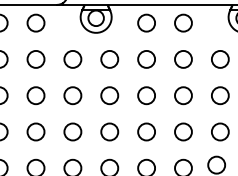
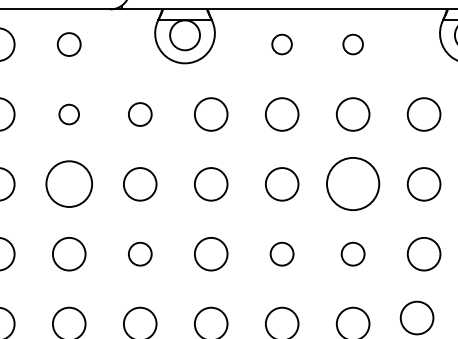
circle: (35, 22) -> (68, 43), size x0.7
circle: (146, 22) -> (281, 43), size x0.6
circle: (183, 22) -> (353, 43), size x0.6
circle: (35, 59) -> (68, 114), size x0.6
circle: (72, 59) -> (139, 114), size x0.7
circle: (35, 95) -> (68, 183), size x1.4
circle: (183, 95) -> (353, 183), size x1.6
circle: (72, 131) -> (139, 253), size x0.7
circle: (146, 131) -> (281, 253), size x0.7
circle: (183, 131) -> (353, 253), size x0.7

